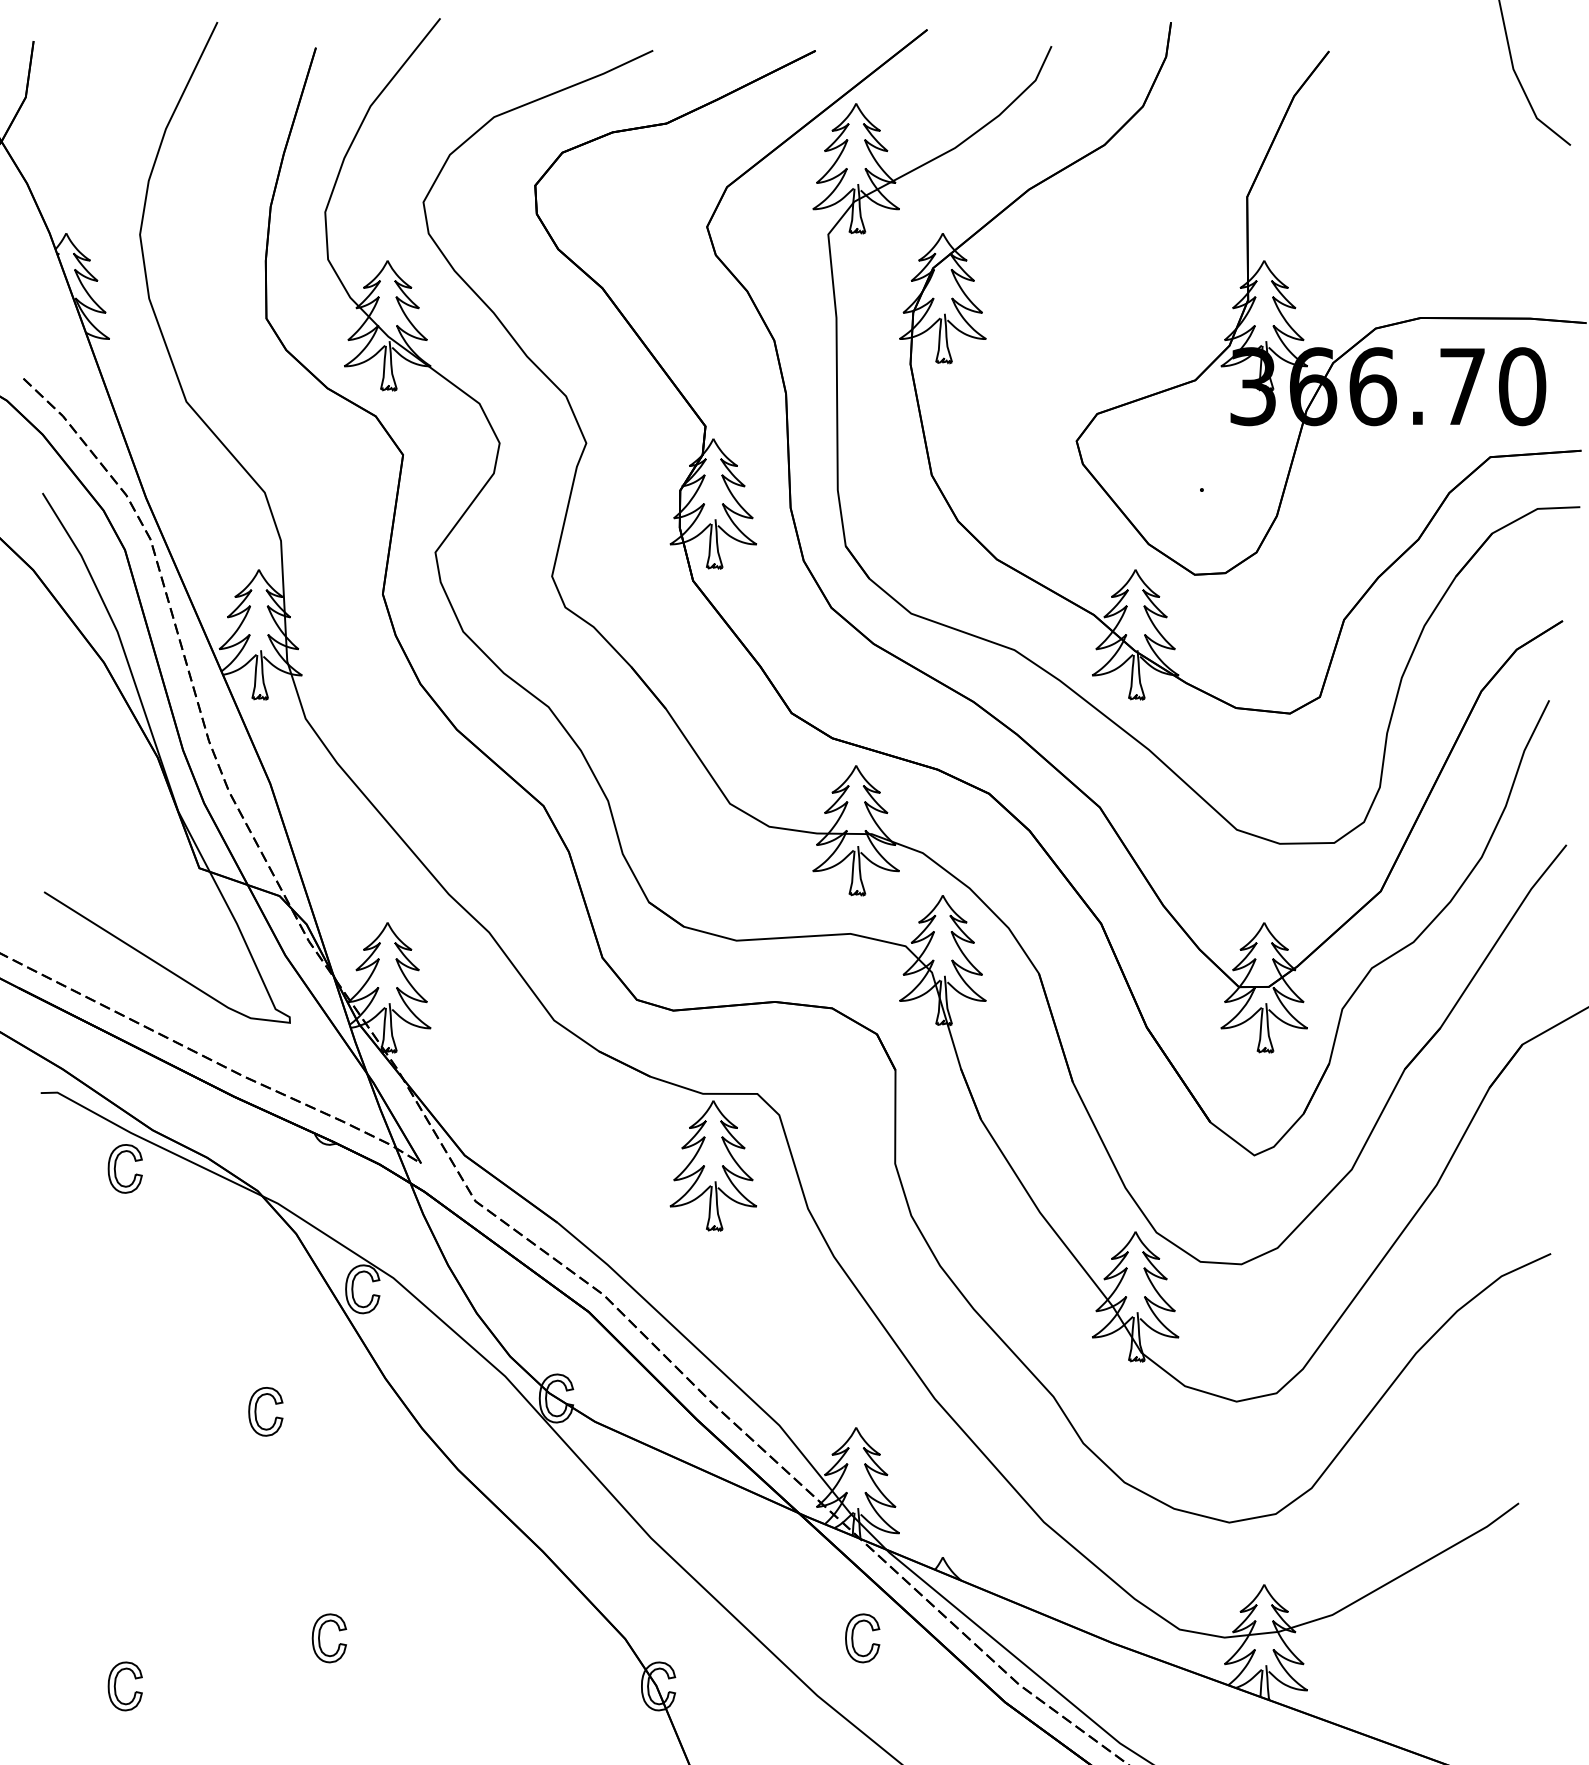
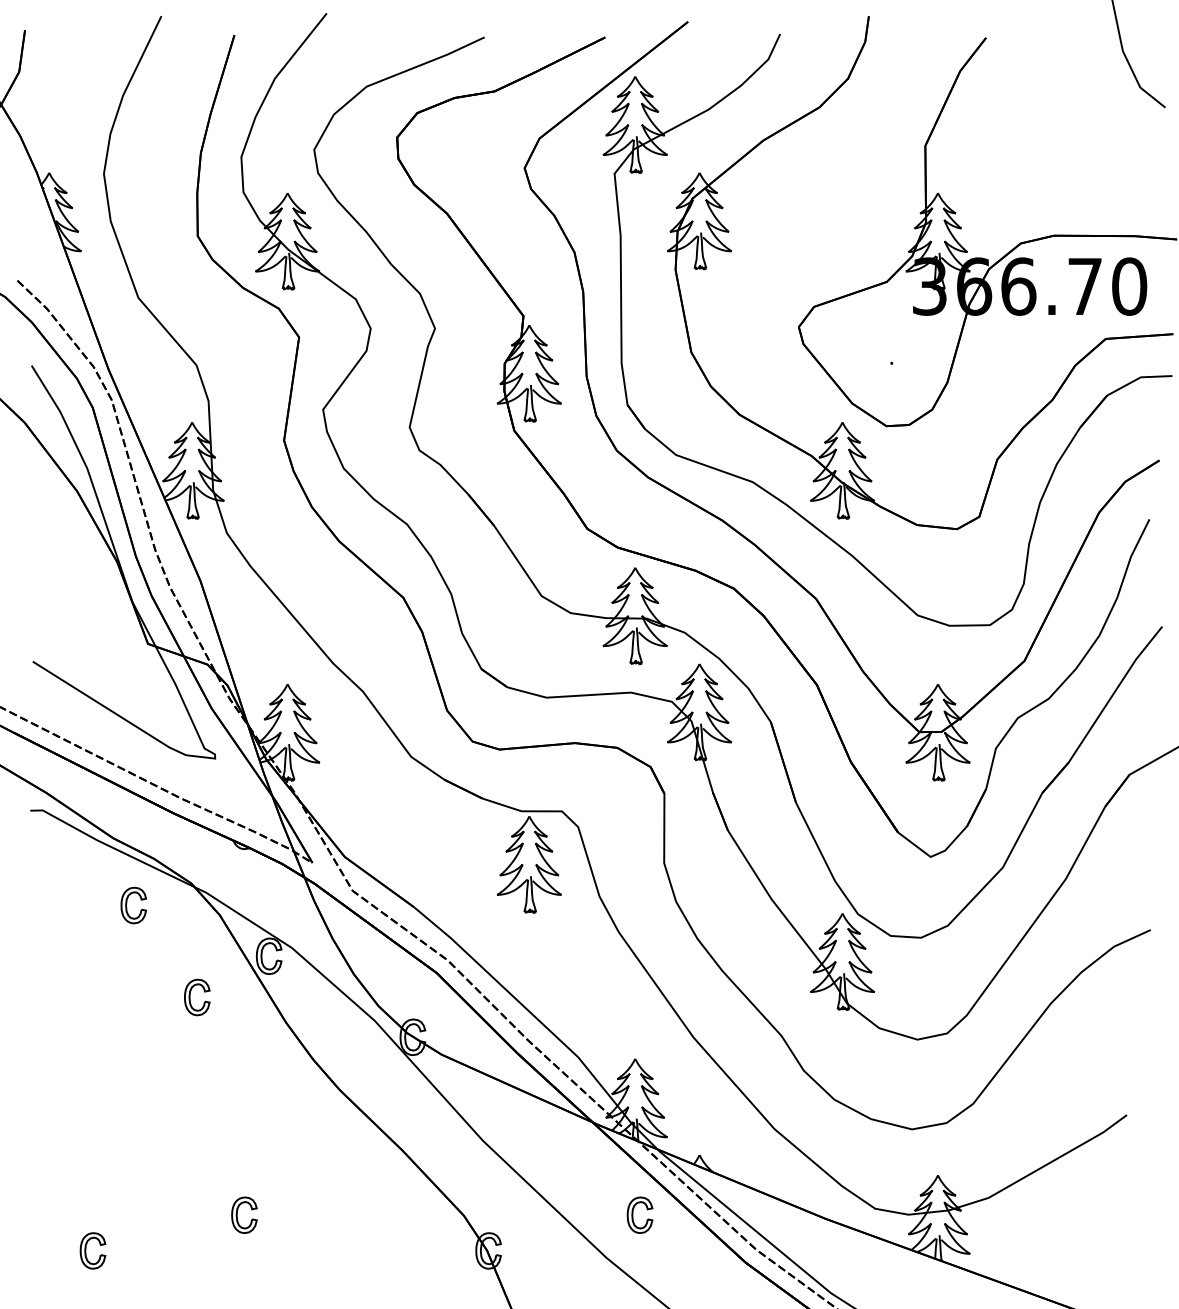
part: (116, 1164) -> (127, 902), moved
part: (256, 1411) -> (190, 997), moved

